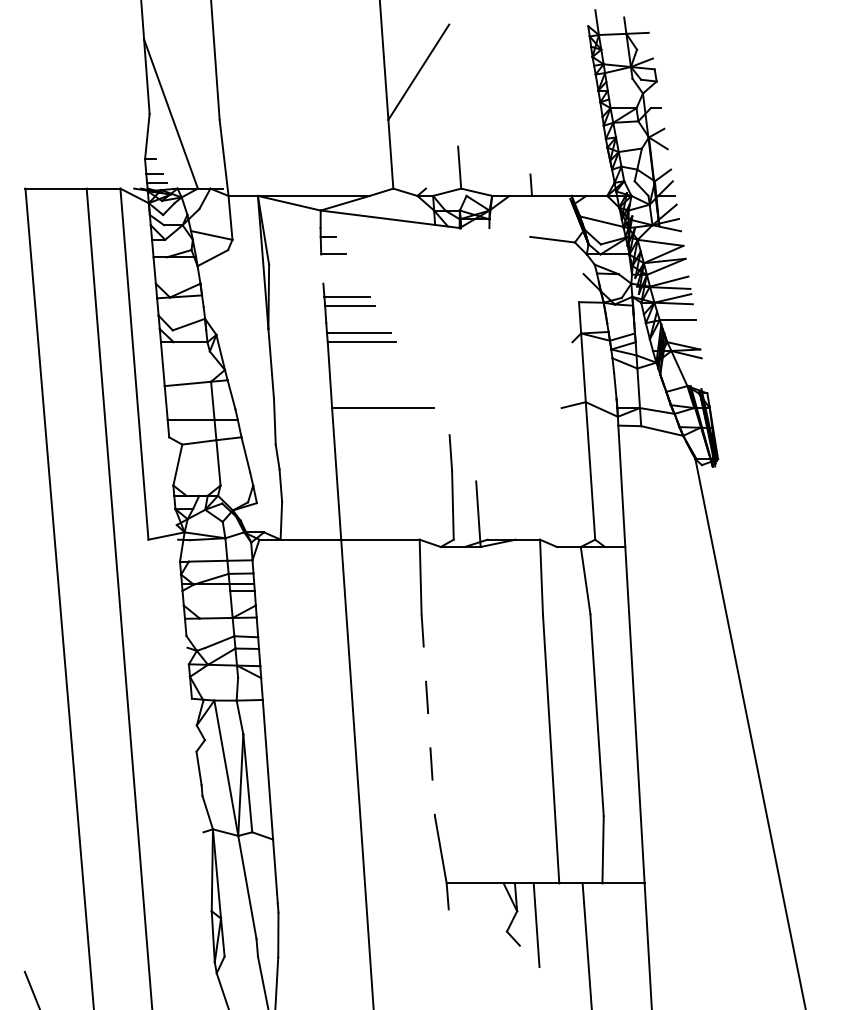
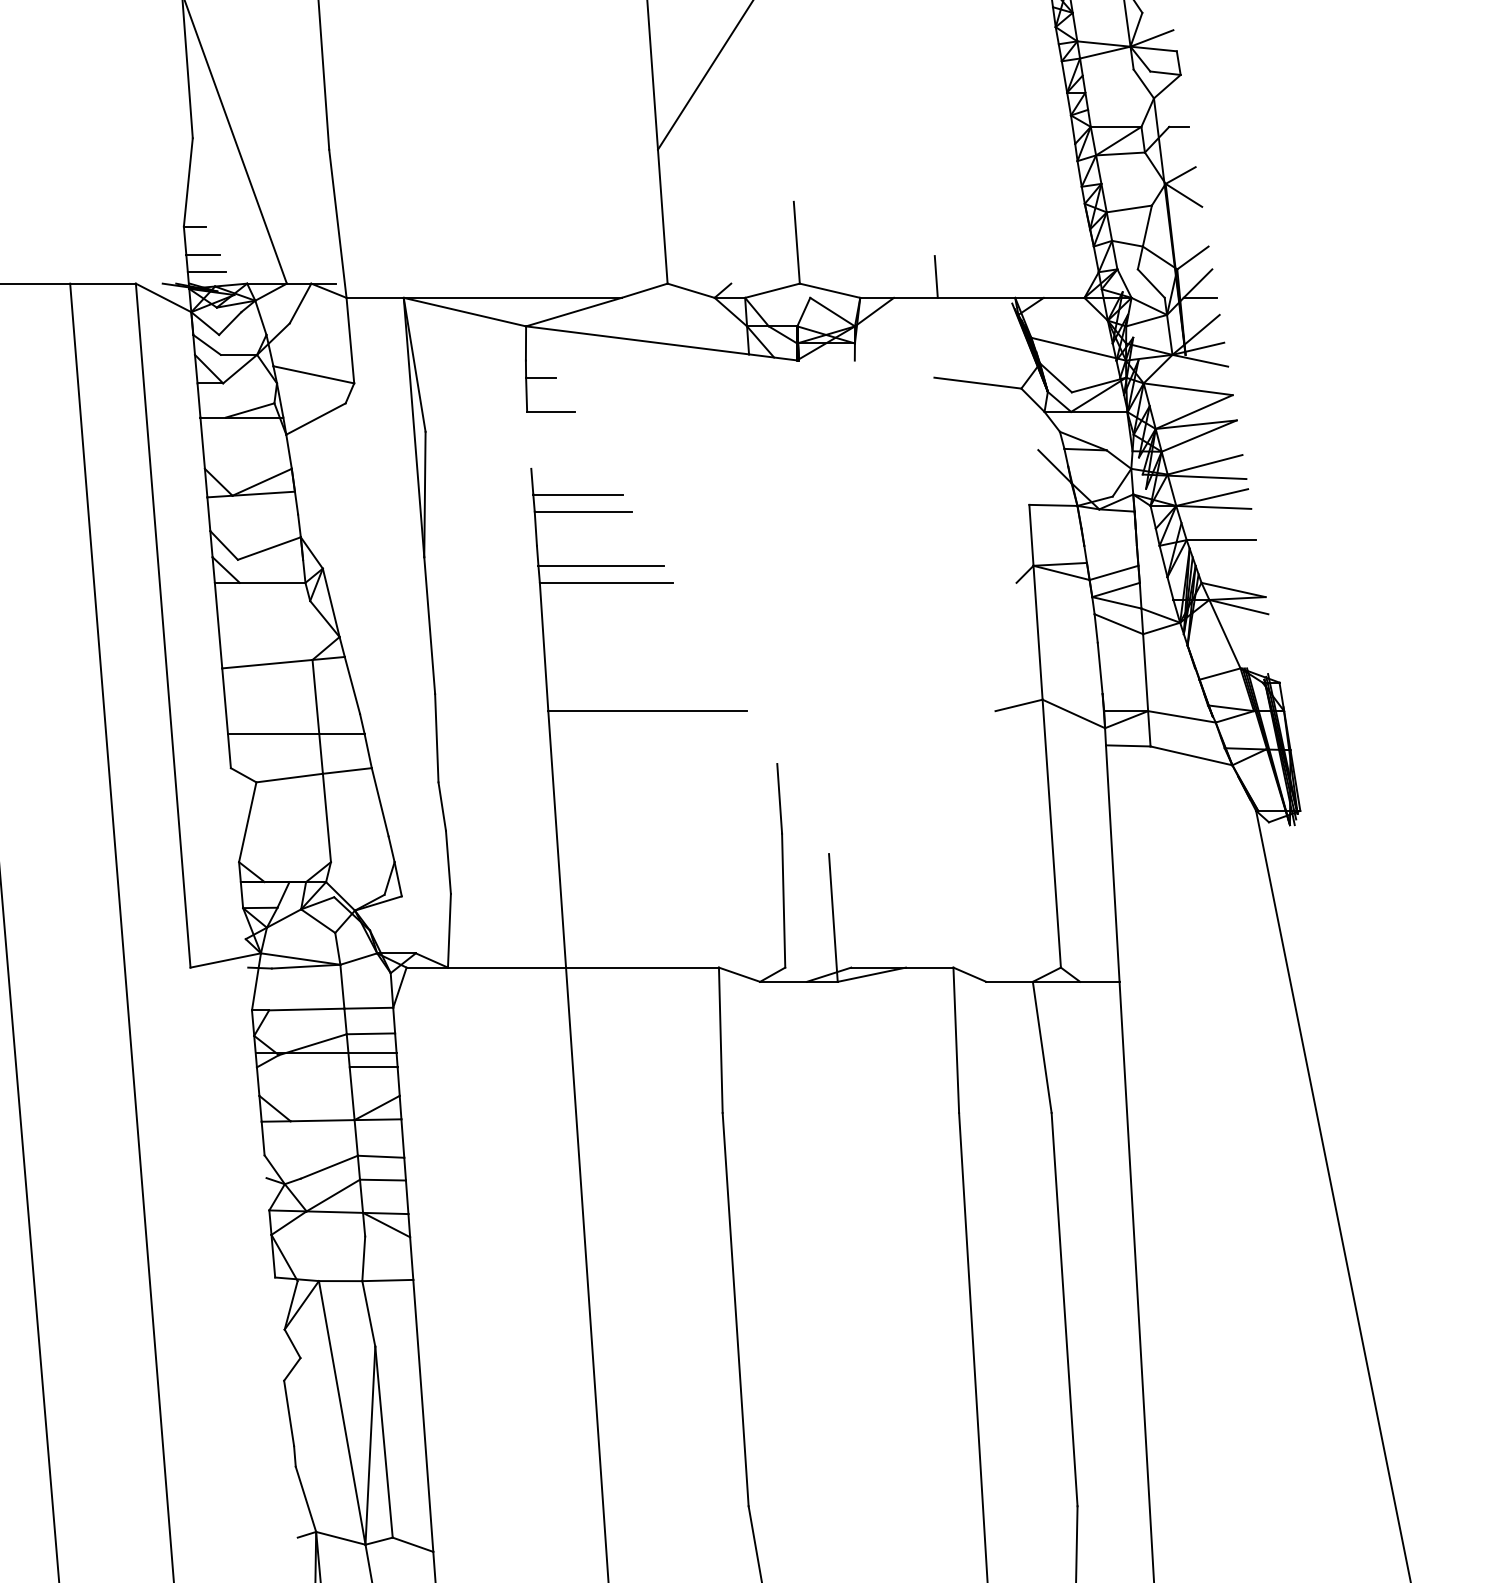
line: (428, 715) -> (736, 1310), dashed -> solid

